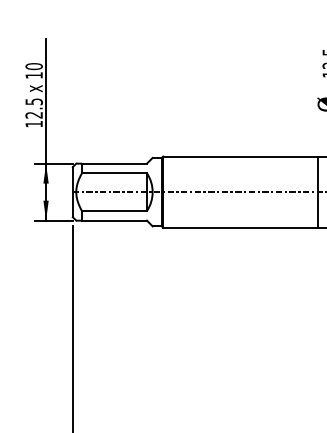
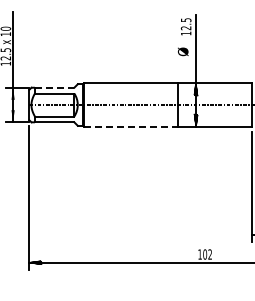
line: (114, 163) -> (54, 87), solid -> dashed
line: (241, 227) -> (131, 126), solid -> dashed

